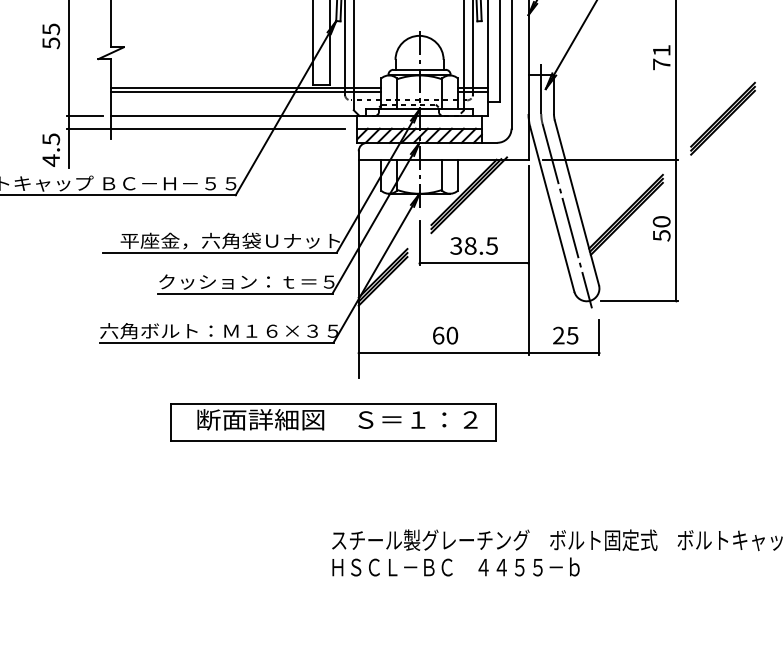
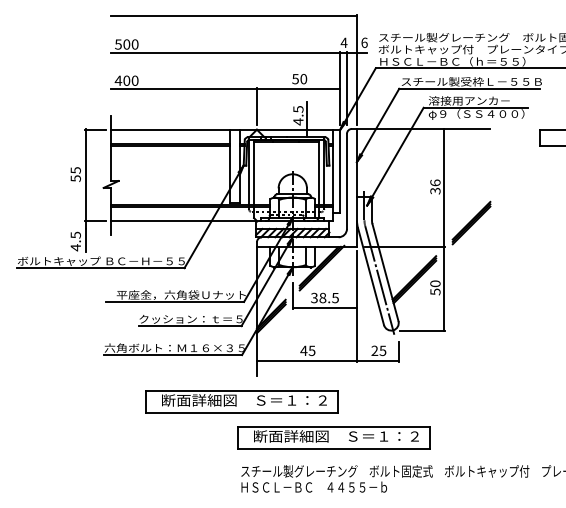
text: (661, 56) -> (435, 186), 71 -> 36
line: (205, 127) -> (166, 228), removed
text: (444, 335) -> (307, 350), 60 -> 45
part: (488, 482) -> (333, 437), added

